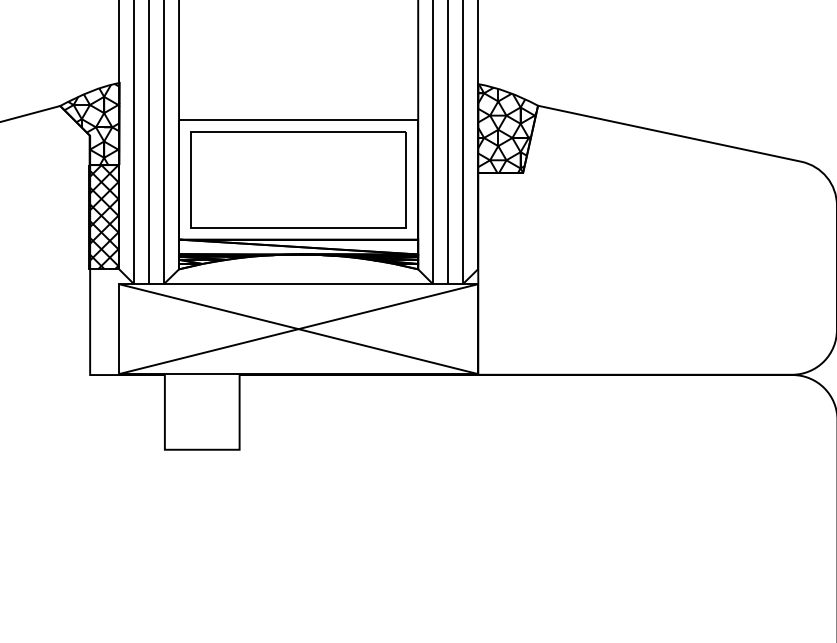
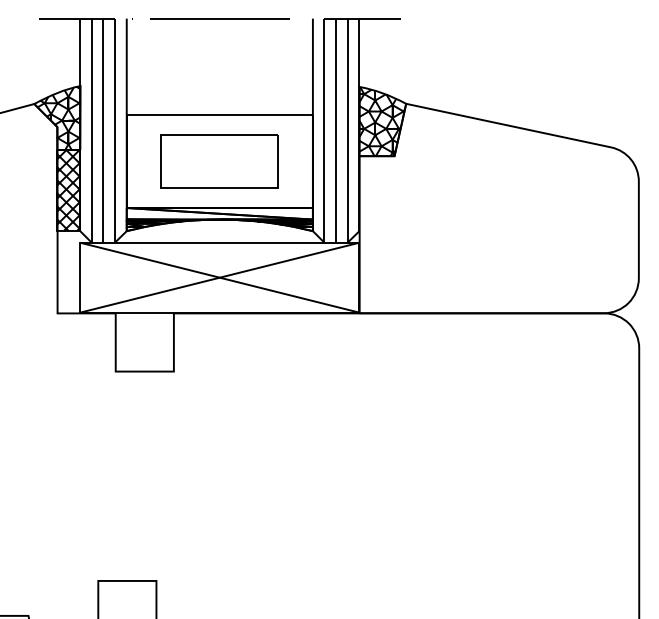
part: (298, 179) -> (219, 161), size x0.7

